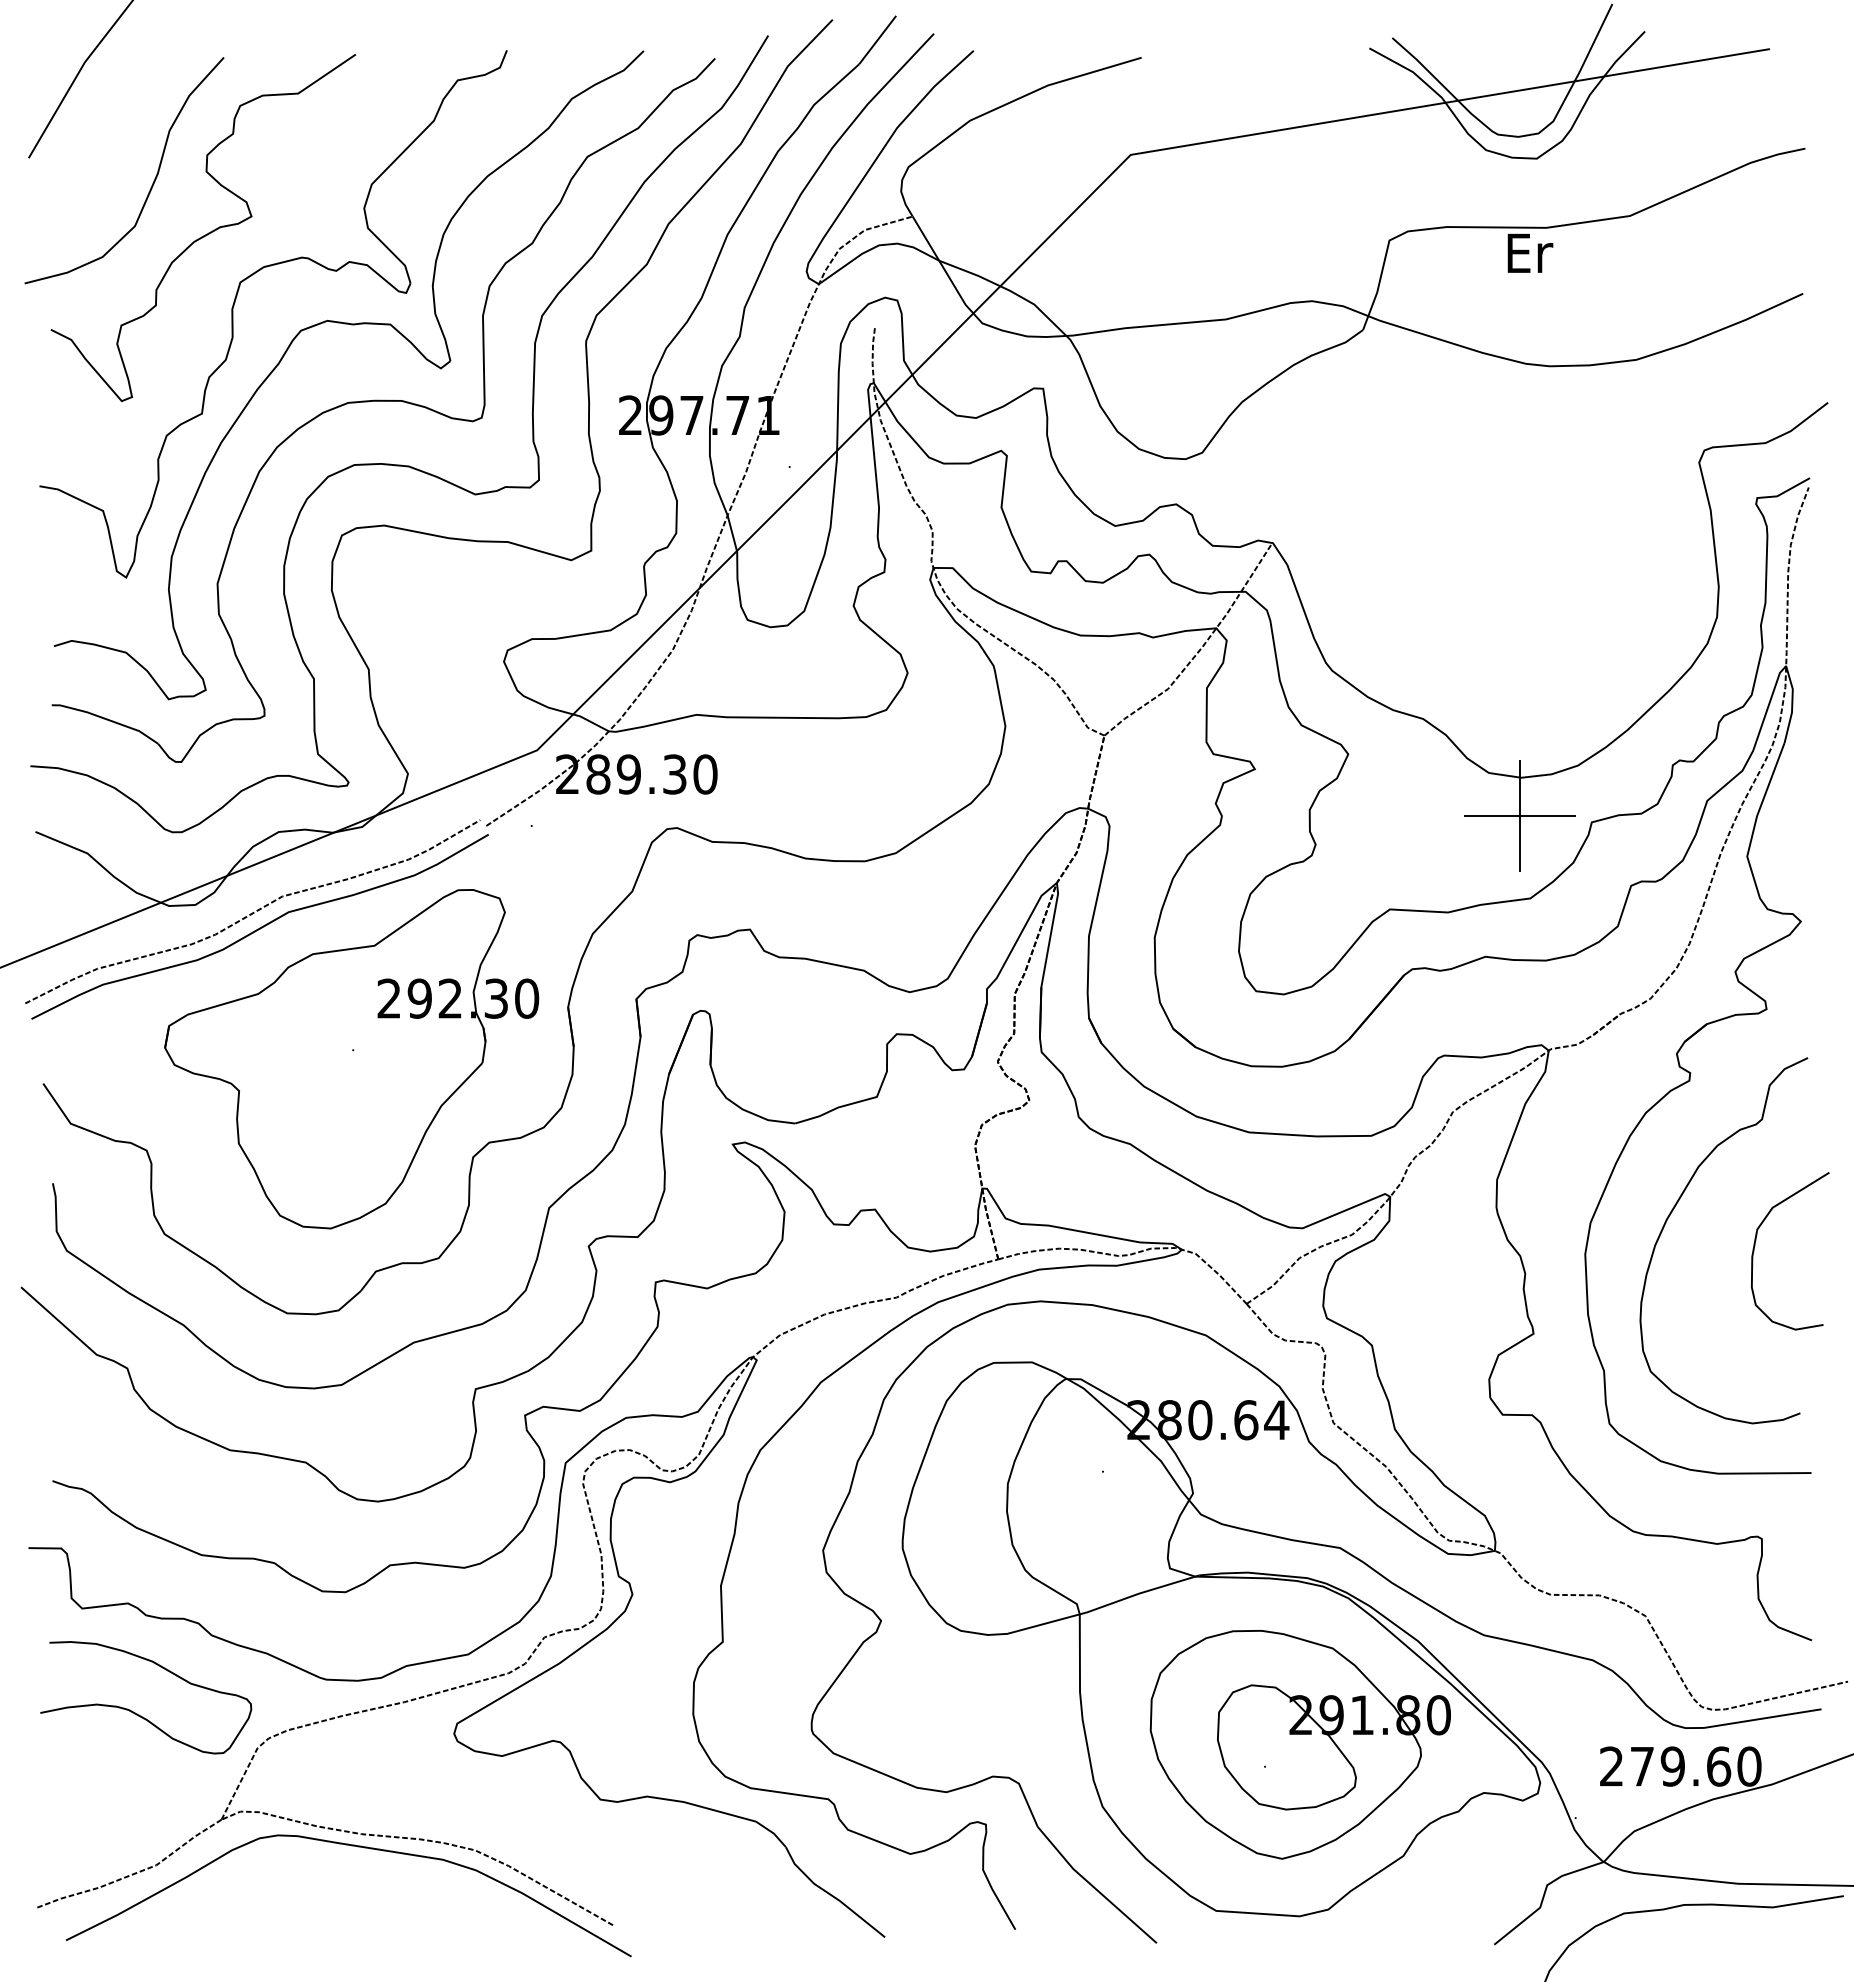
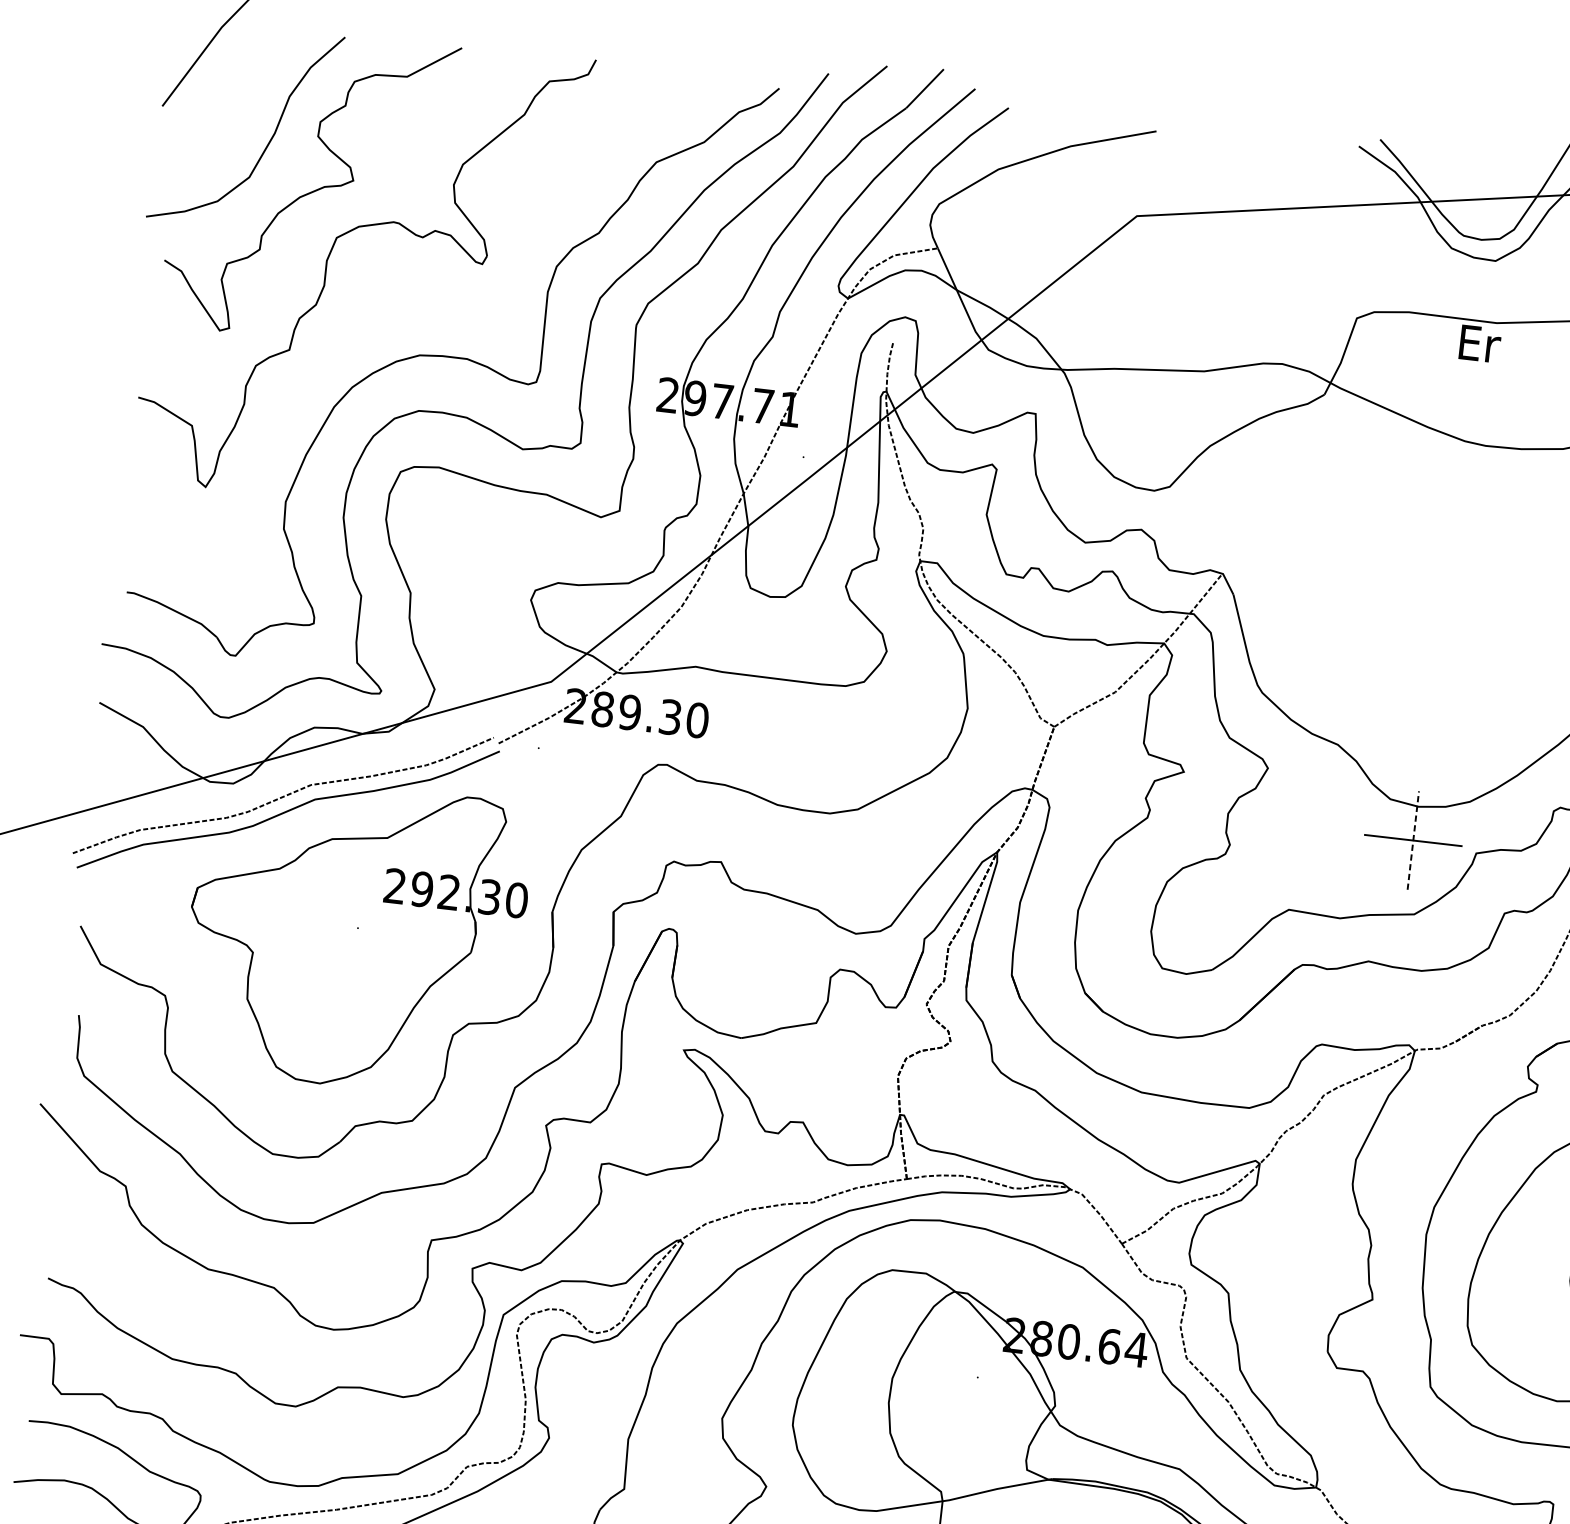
part: (351, 325) -> (430, 287), removed
line: (1519, 816) -> (1412, 840), solid -> dashed

